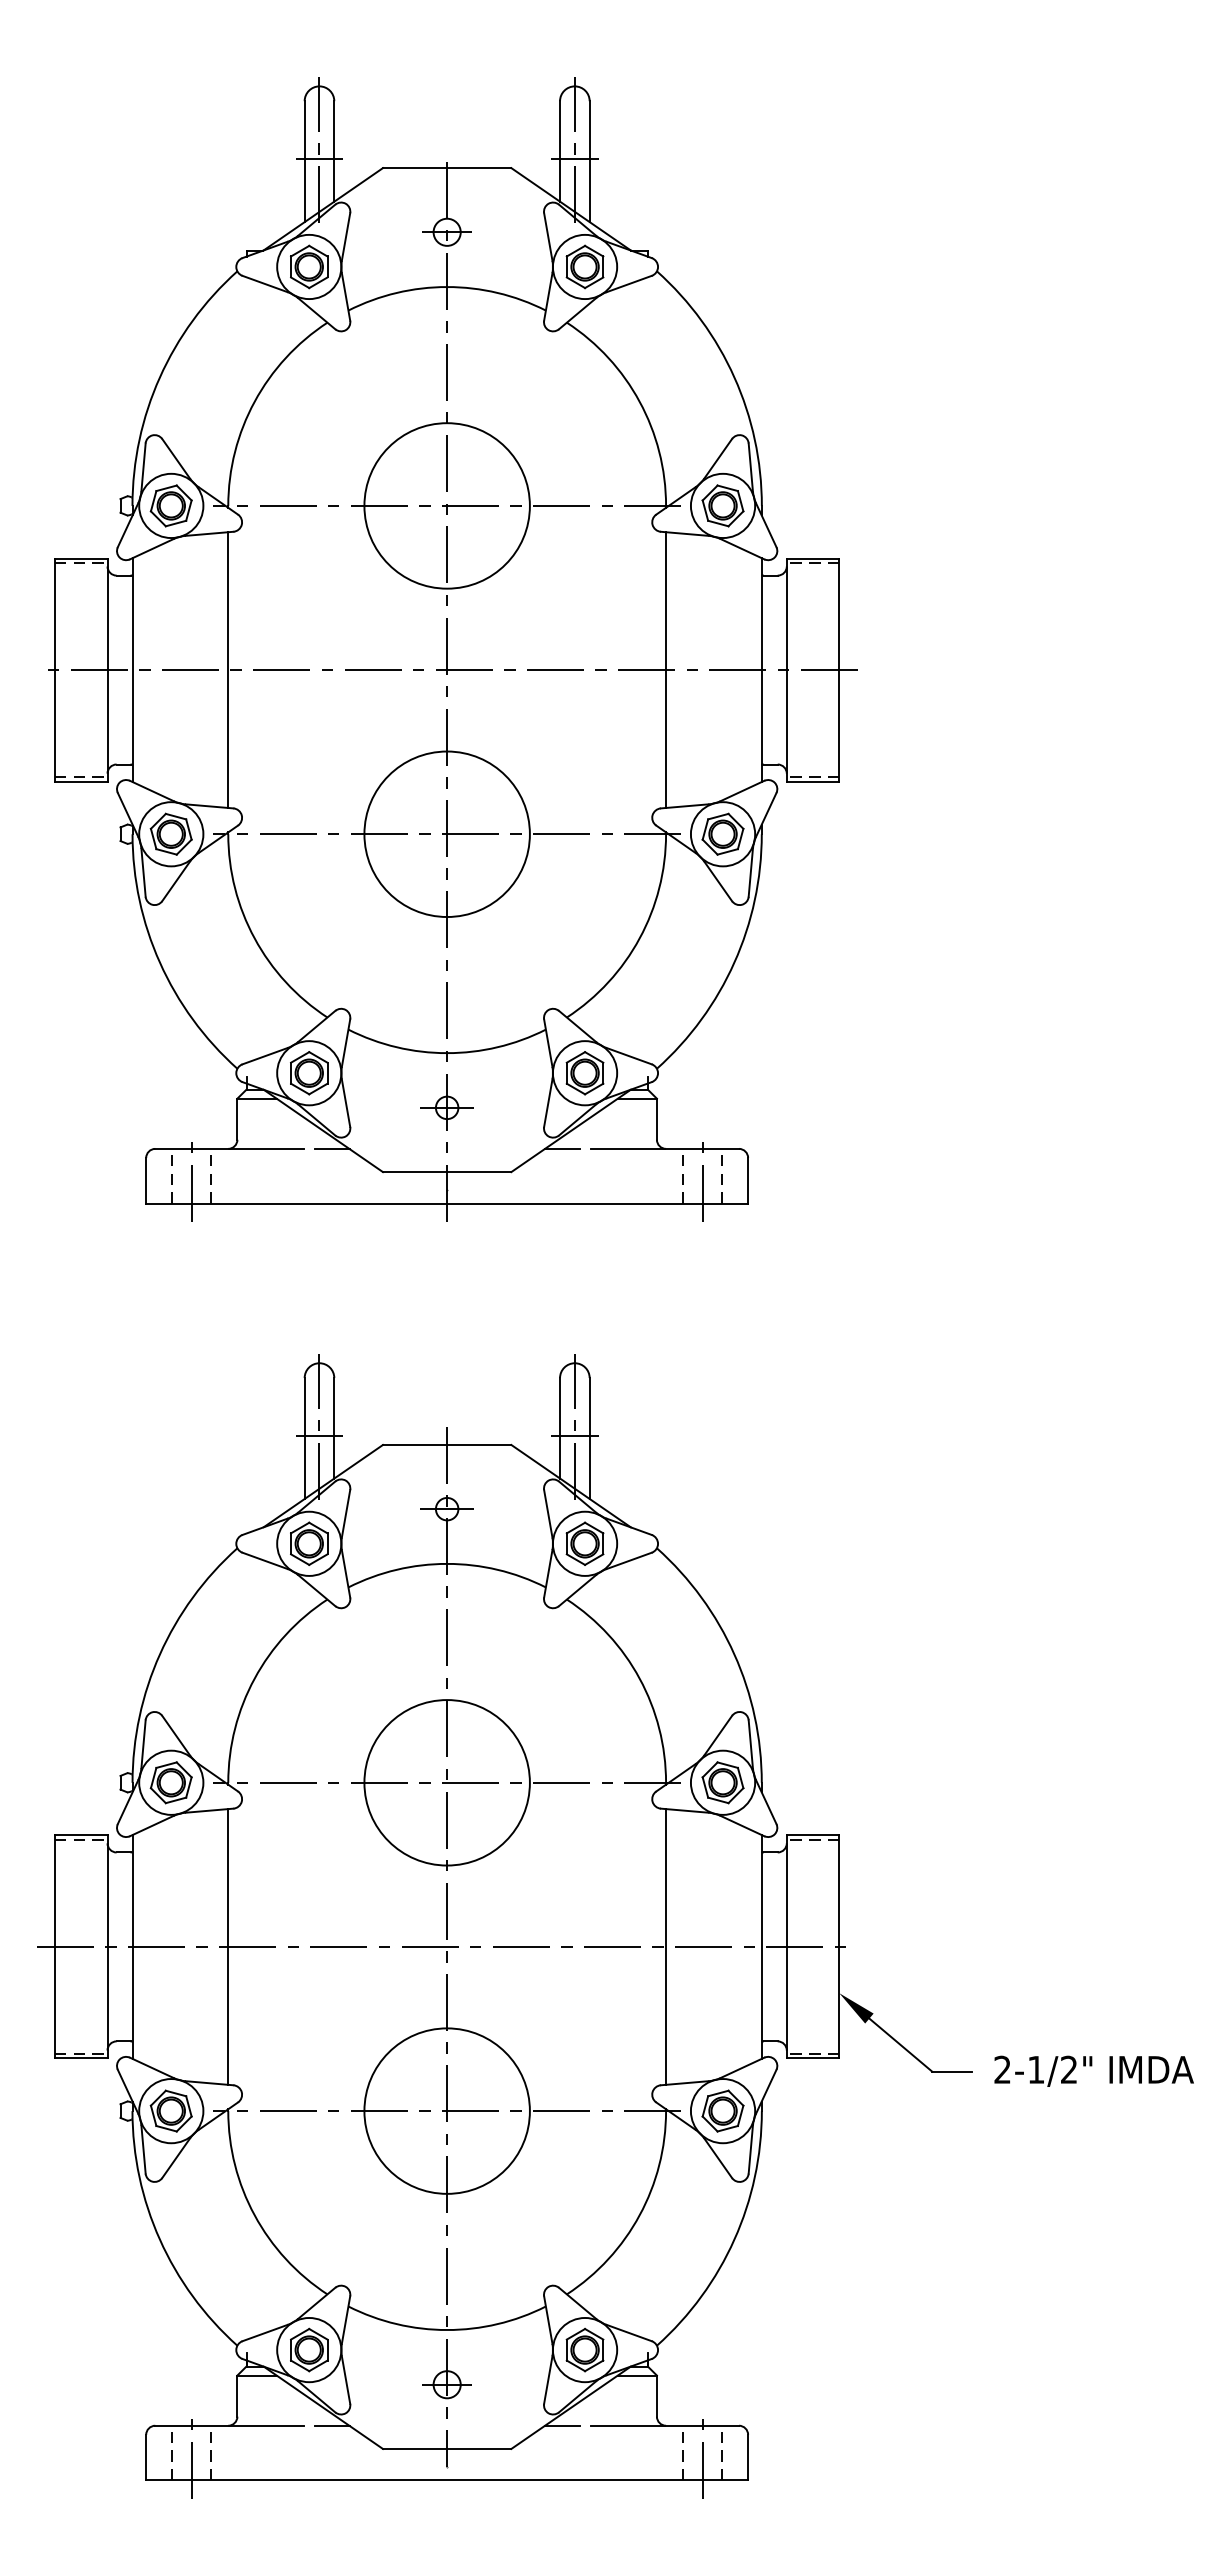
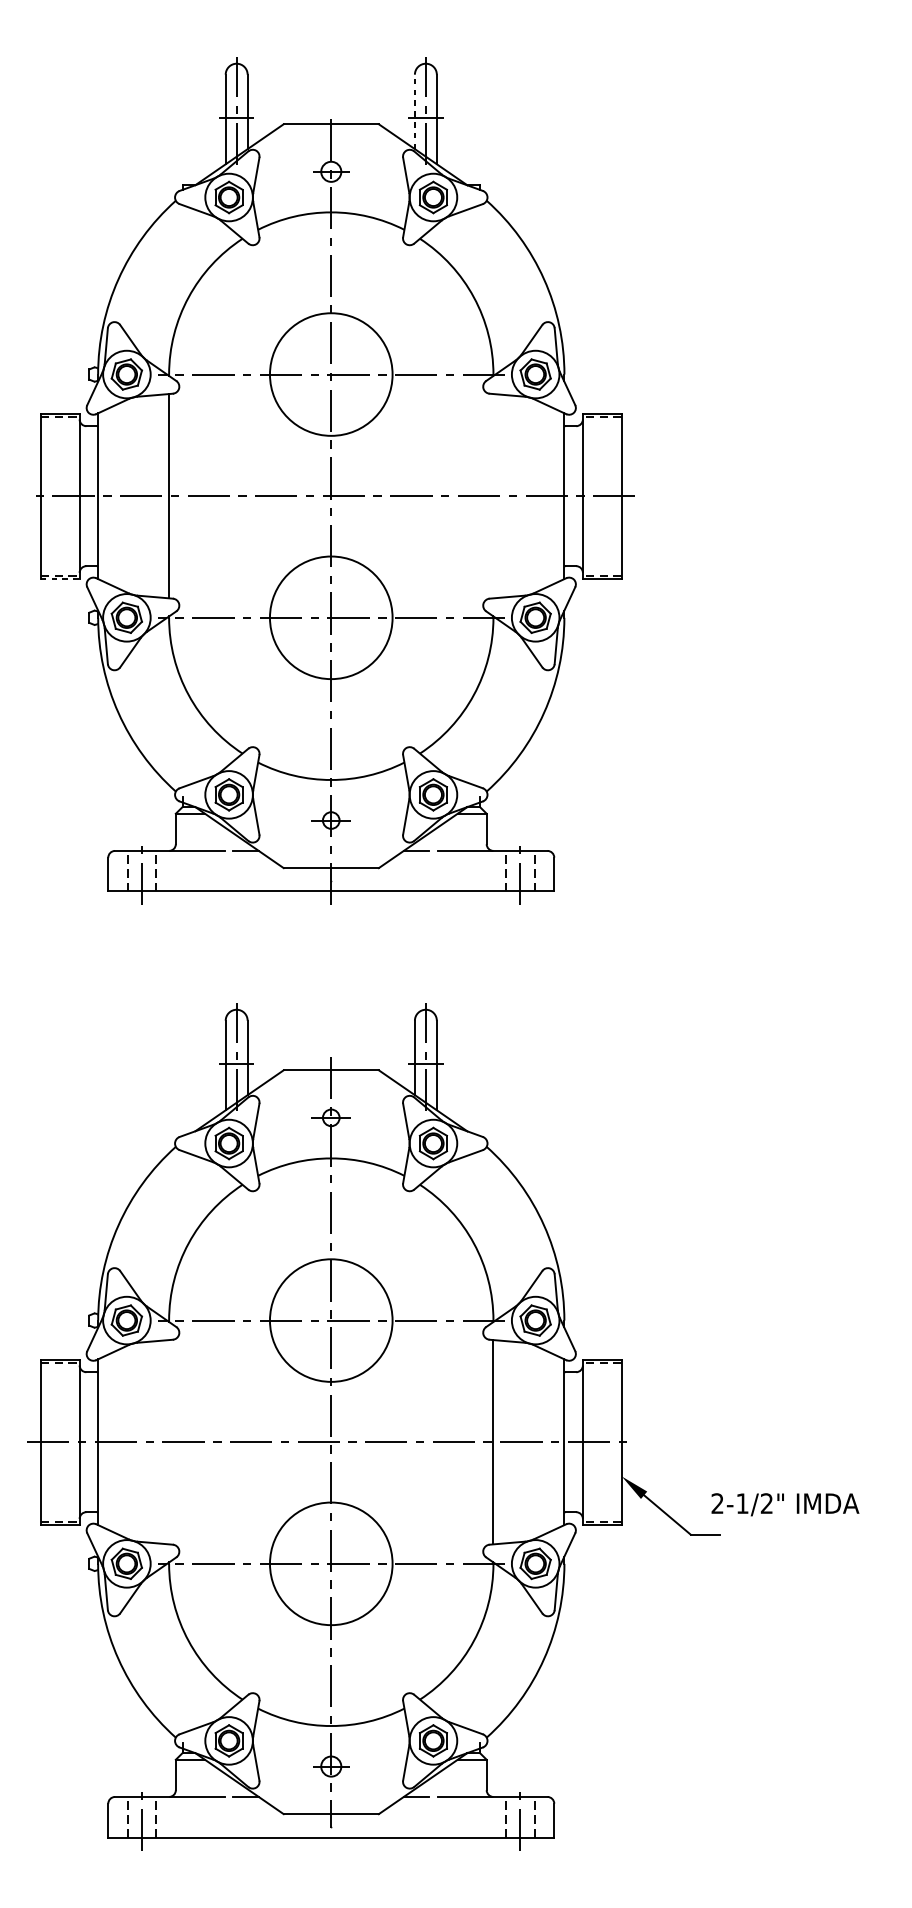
line: (560, 150) -> (415, 111), solid -> dashed
line: (666, 669) -> (493, 495), removed
line: (81, 781) -> (60, 578), solid -> dashed
line: (228, 1946) -> (169, 1441), removed
text: (1093, 2070) -> (784, 1504), moved

